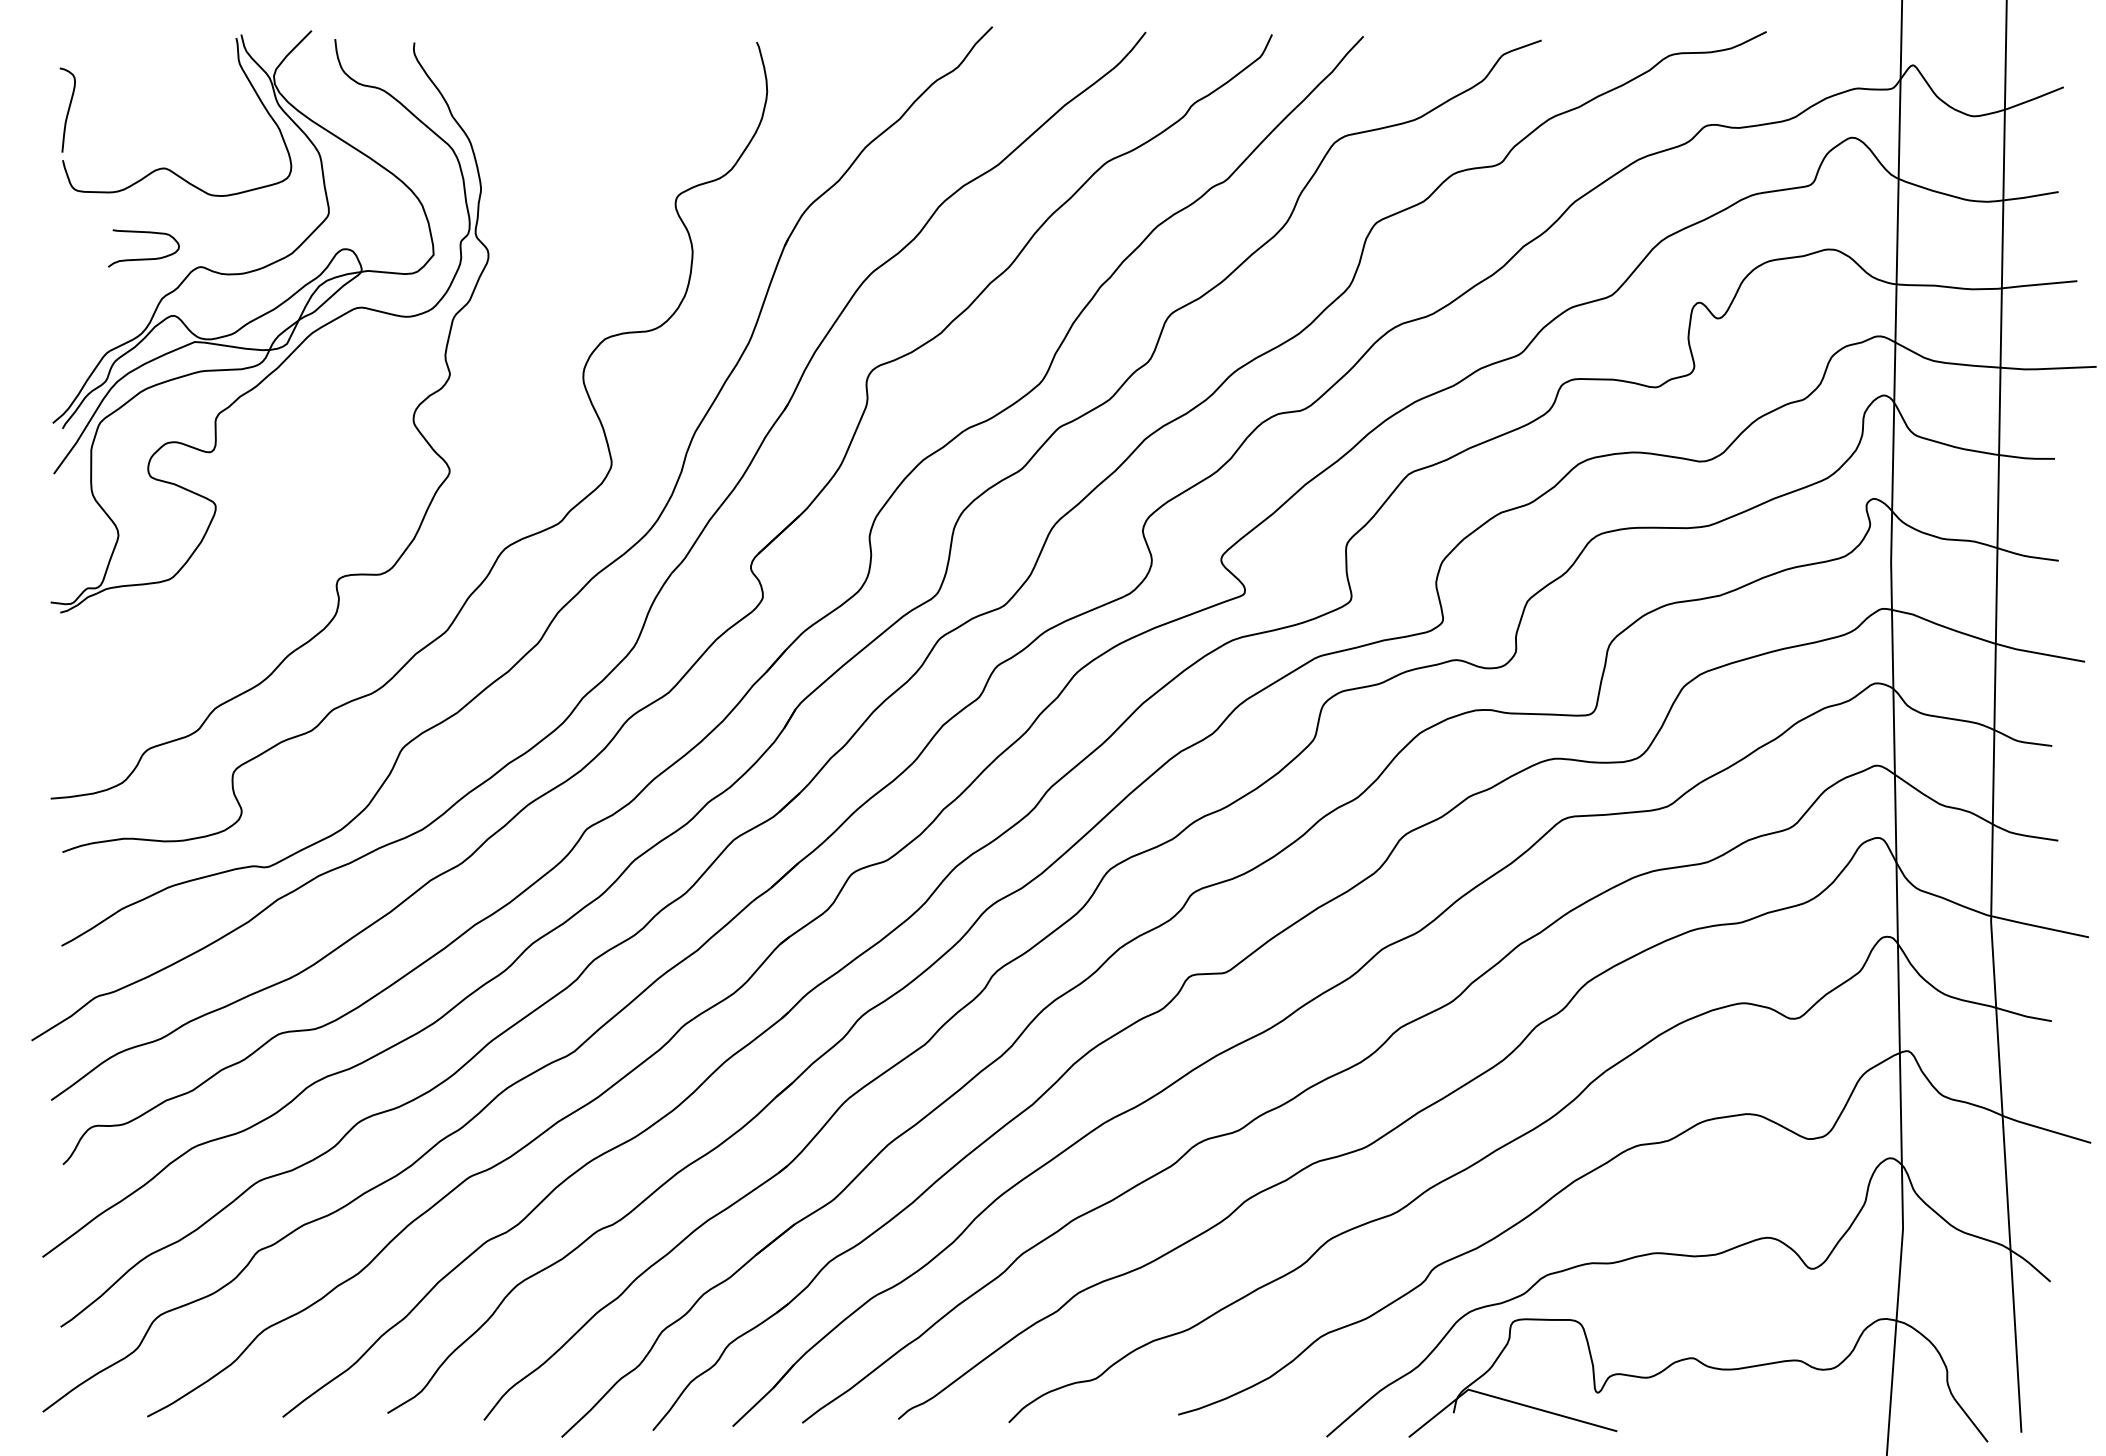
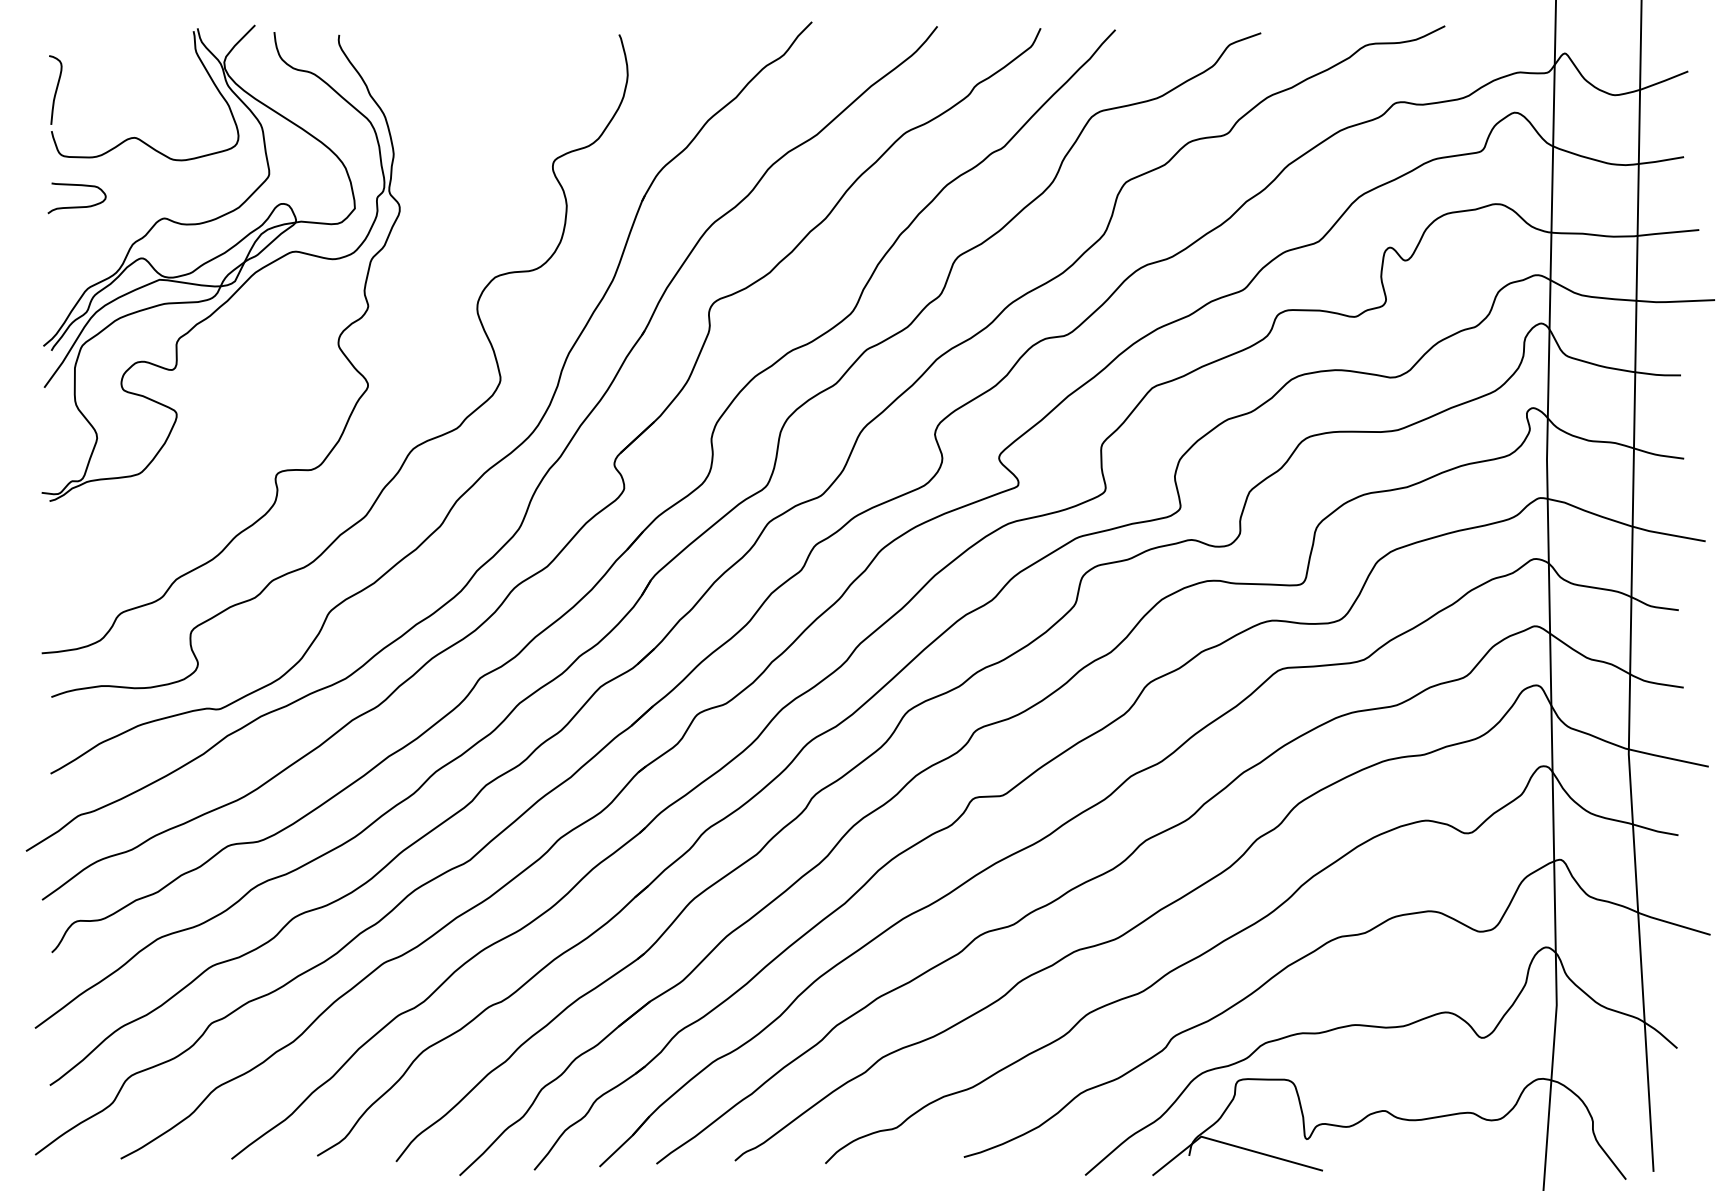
curve: (143, 258) -> (76, 206), moved

